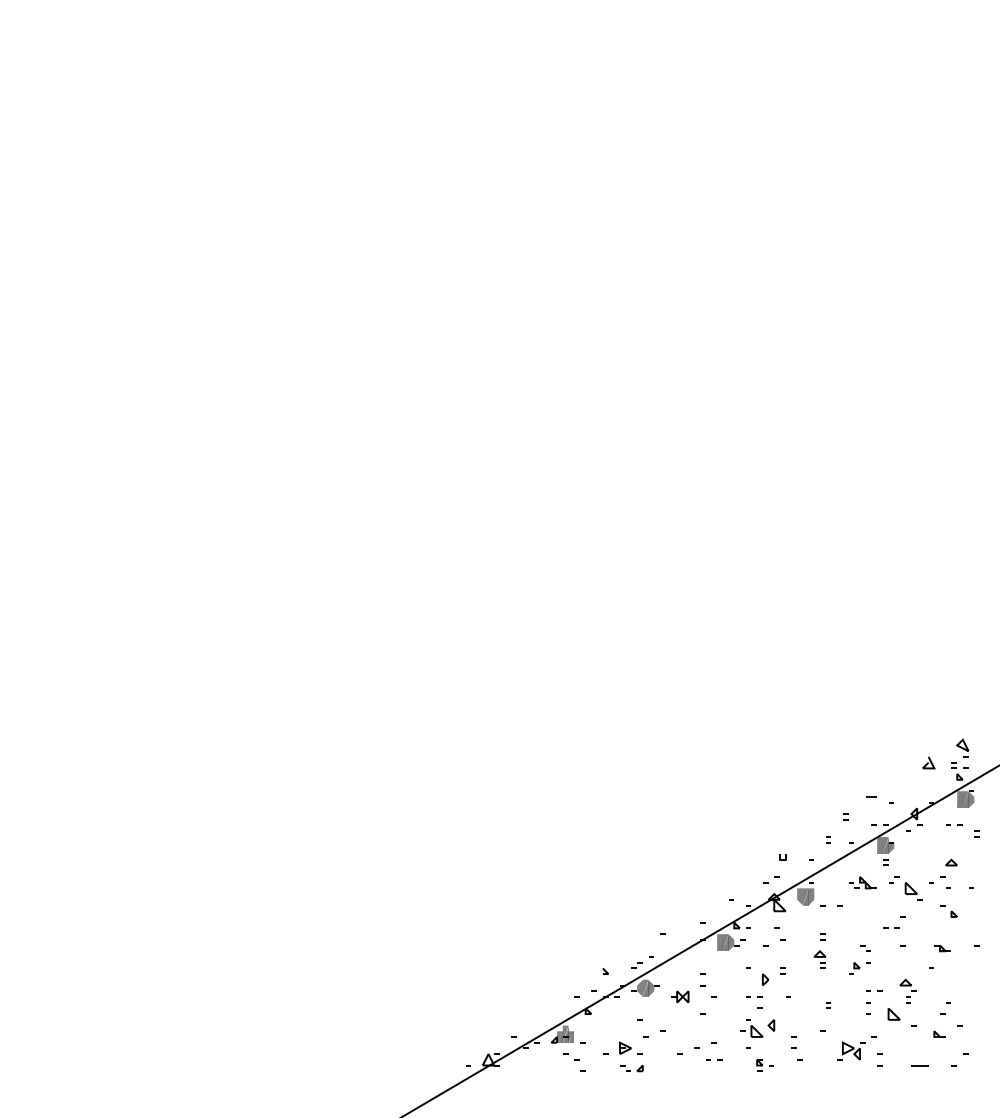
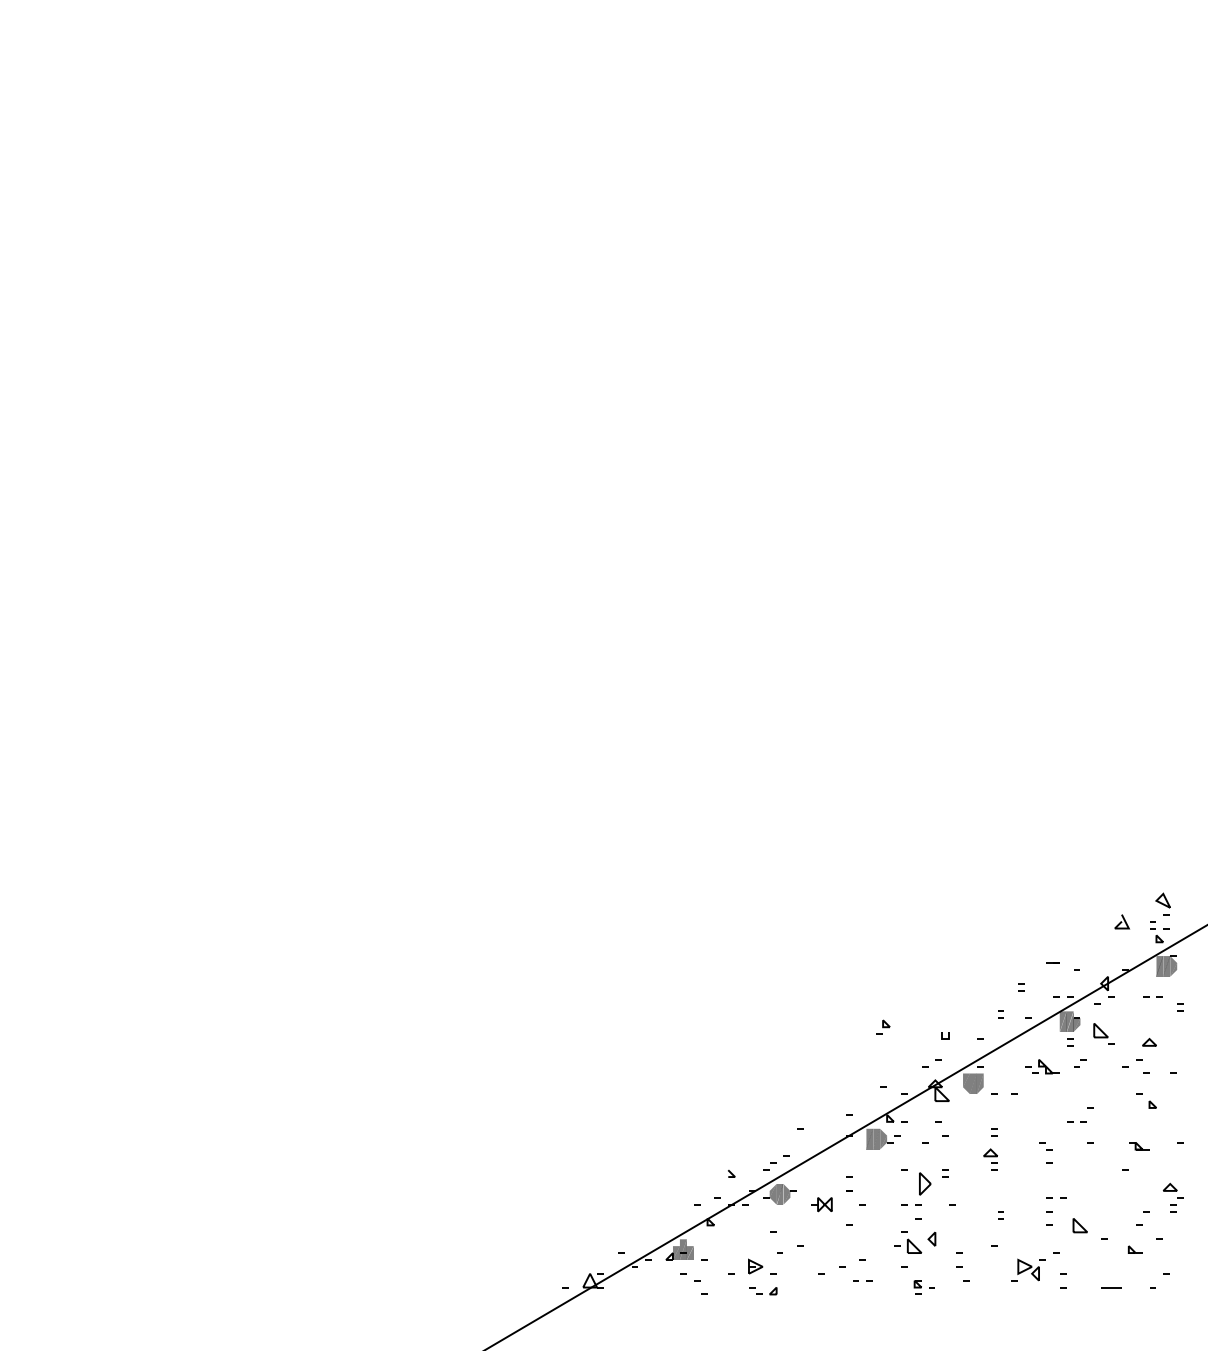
part: (913, 890) -> (1103, 1033), moved
part: (854, 967) -> (883, 1026), moved
part: (765, 979) -> (924, 1183), size x1.6
part: (907, 991) -> (1172, 1197), moved

